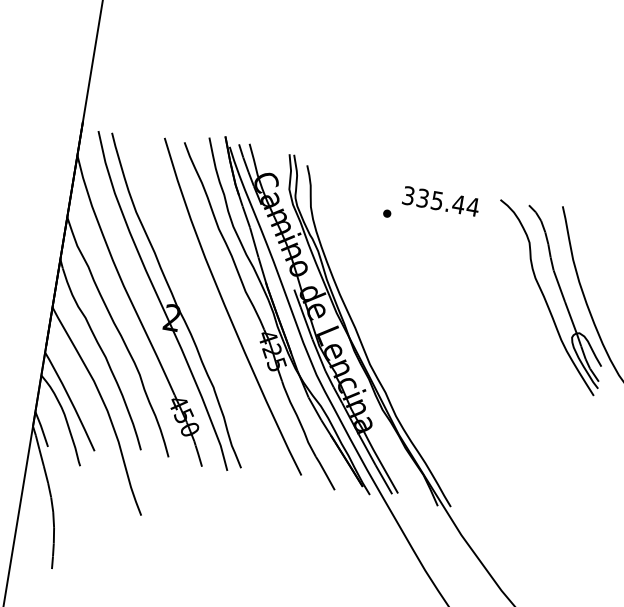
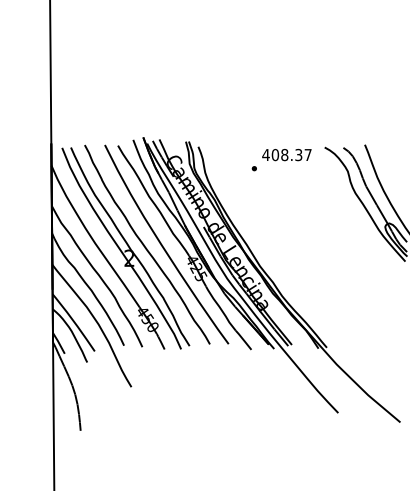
text: (440, 200) -> (286, 154), 335.44 -> 408.37
curve: (200, 302) -> (145, 245), added

